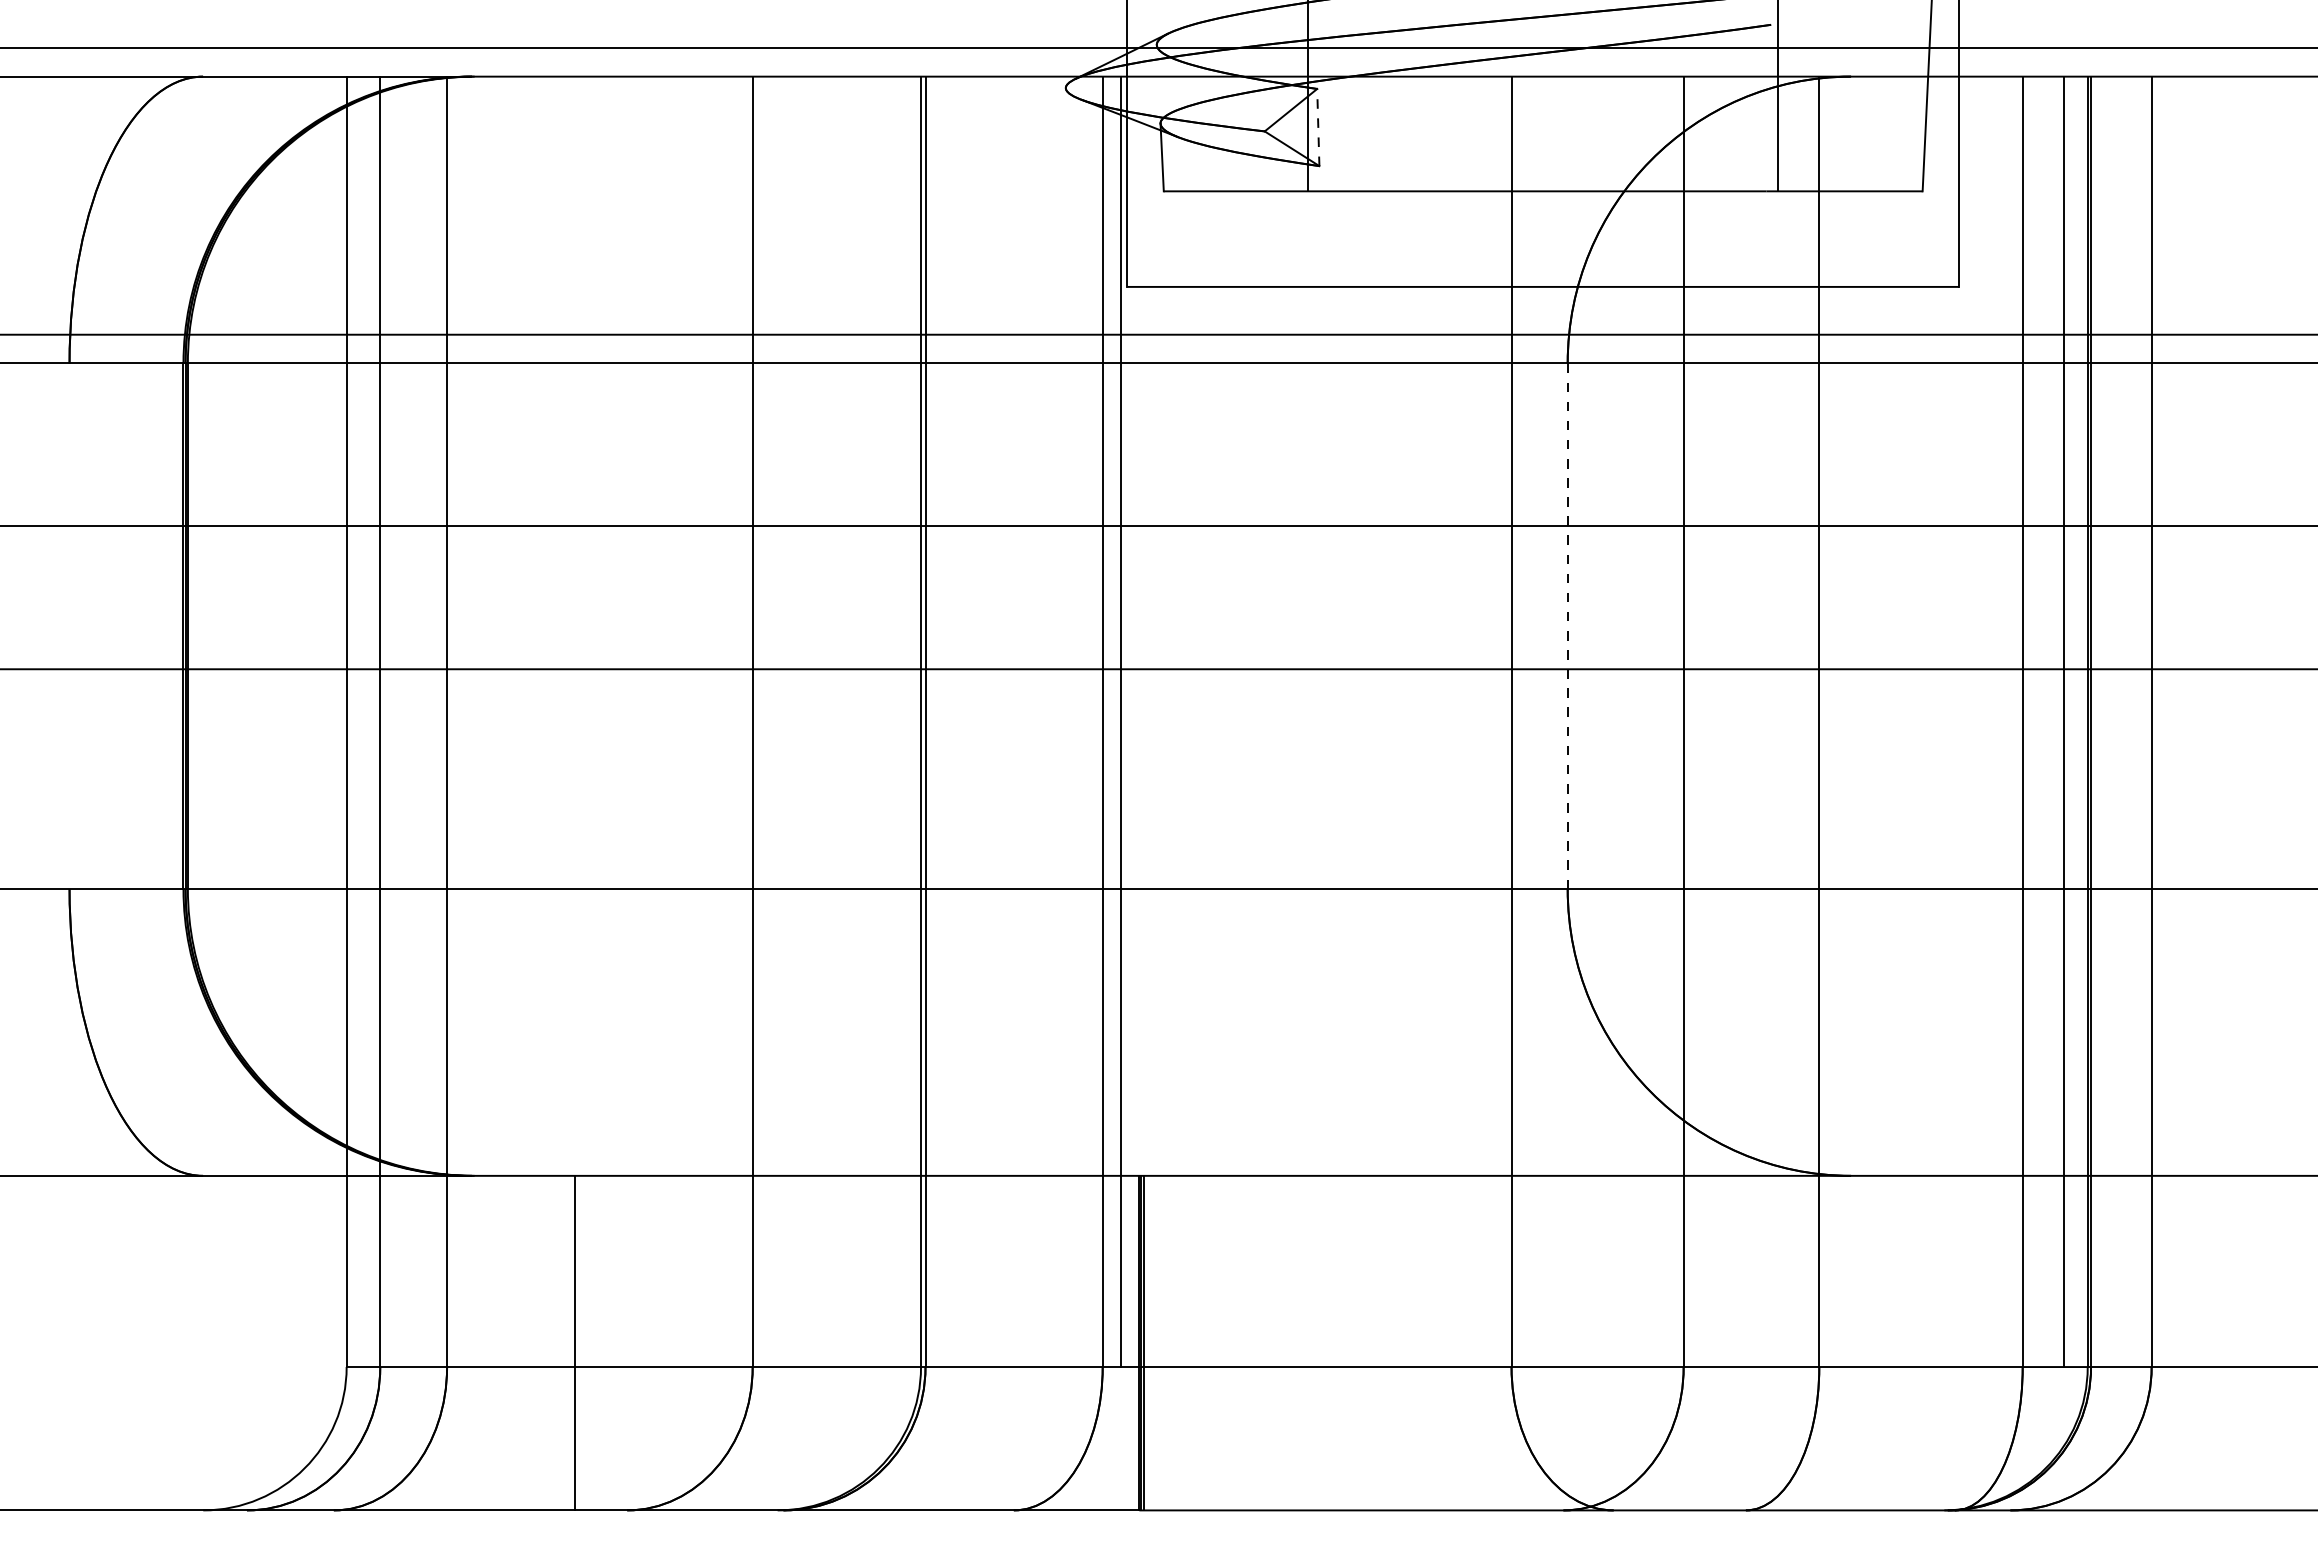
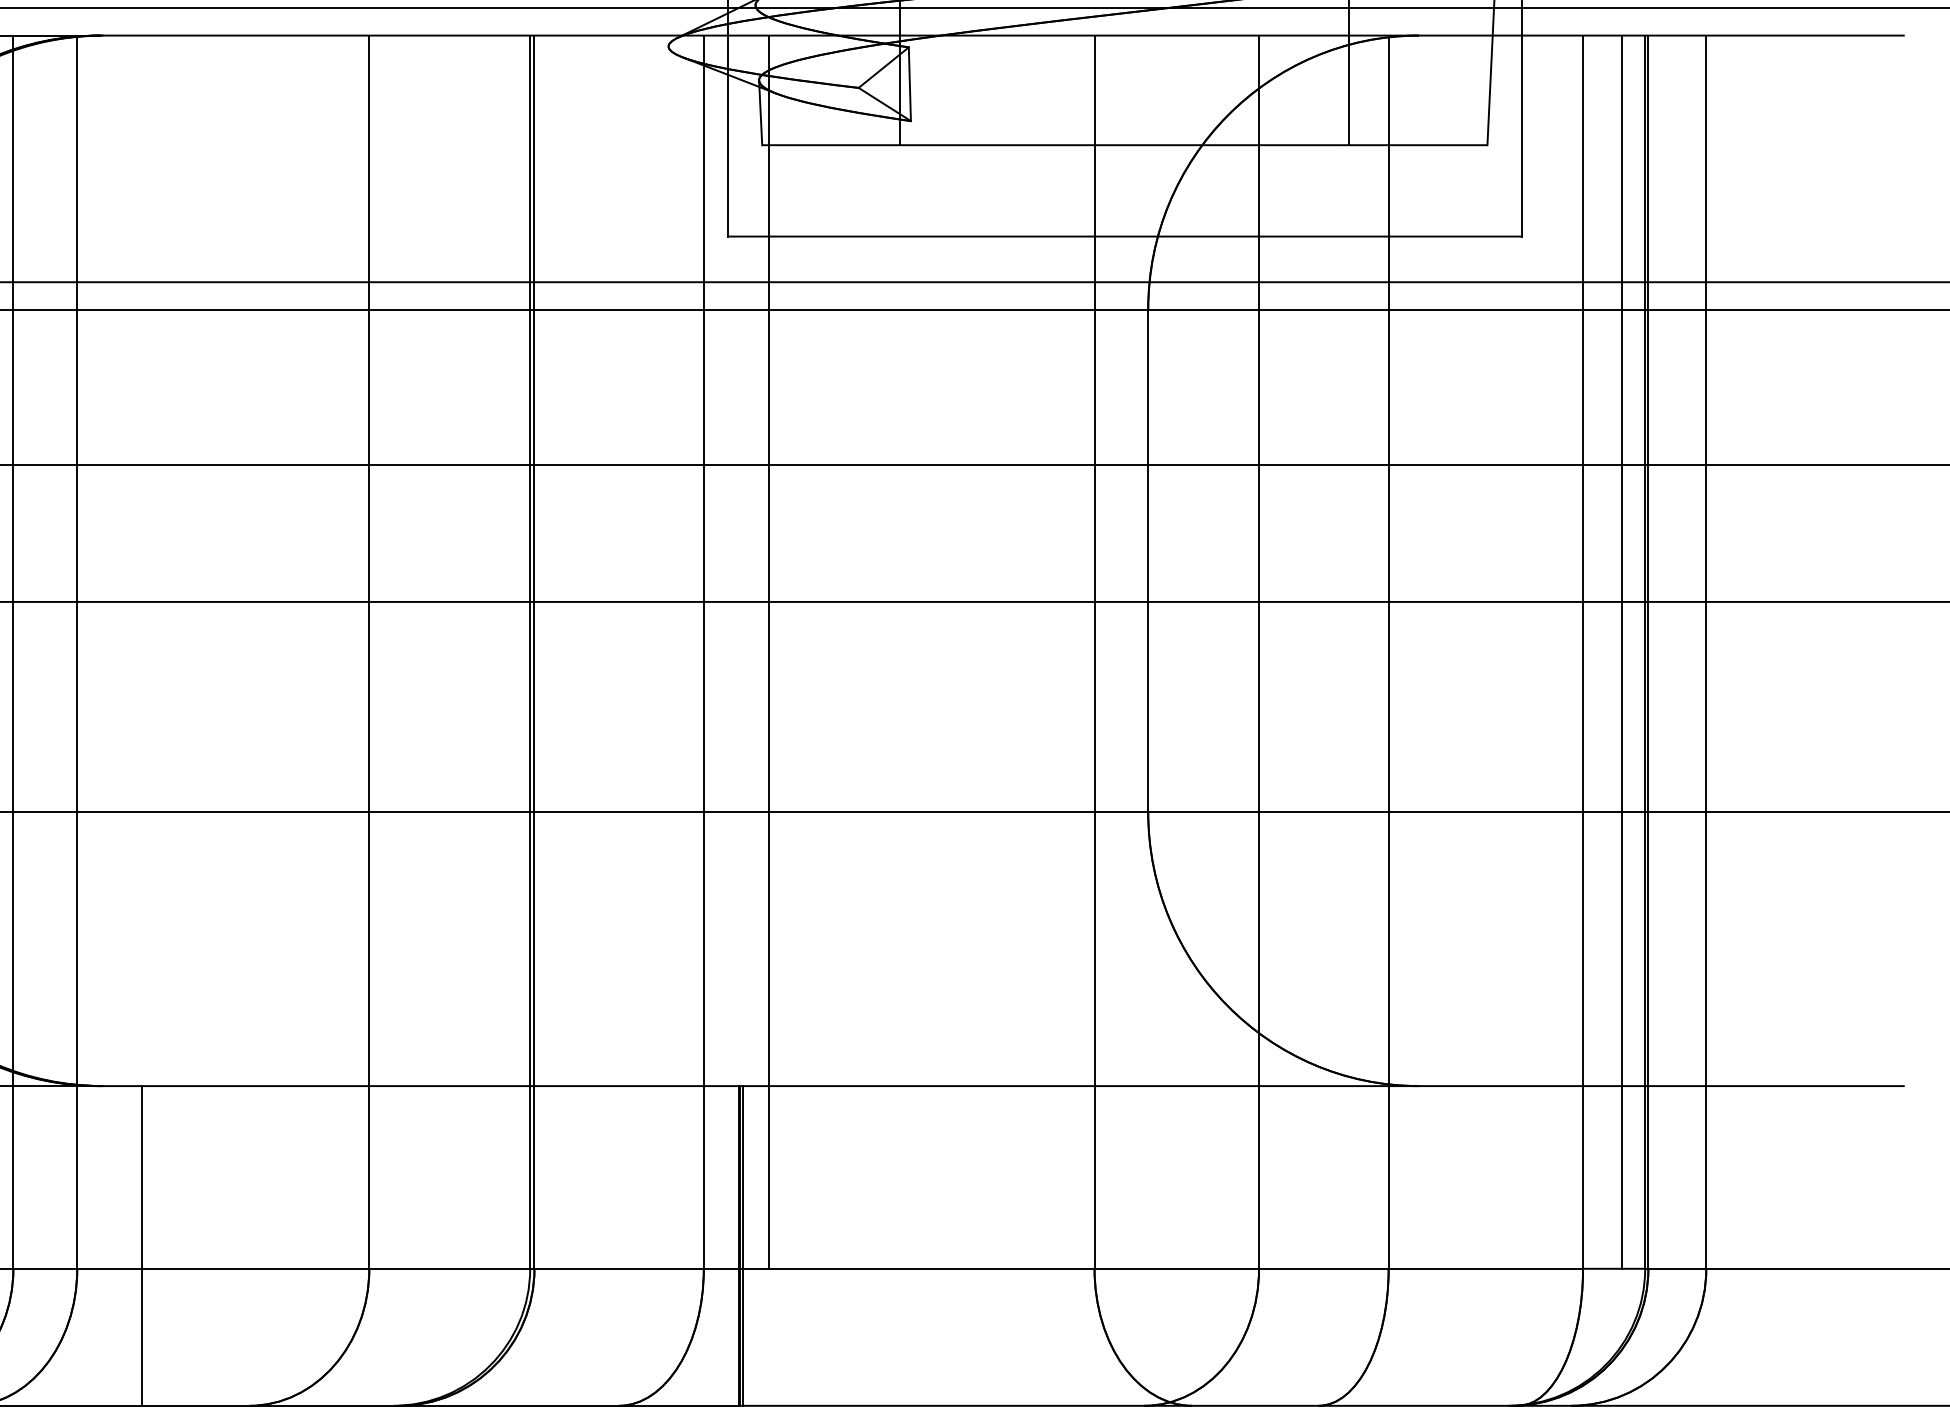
line: (1318, 127) -> (910, 84), dashed -> solid
line: (1567, 626) -> (1148, 561), dashed -> solid
line: (1120, 721) -> (768, 651), moved
line: (574, 1342) -> (141, 1245), moved

